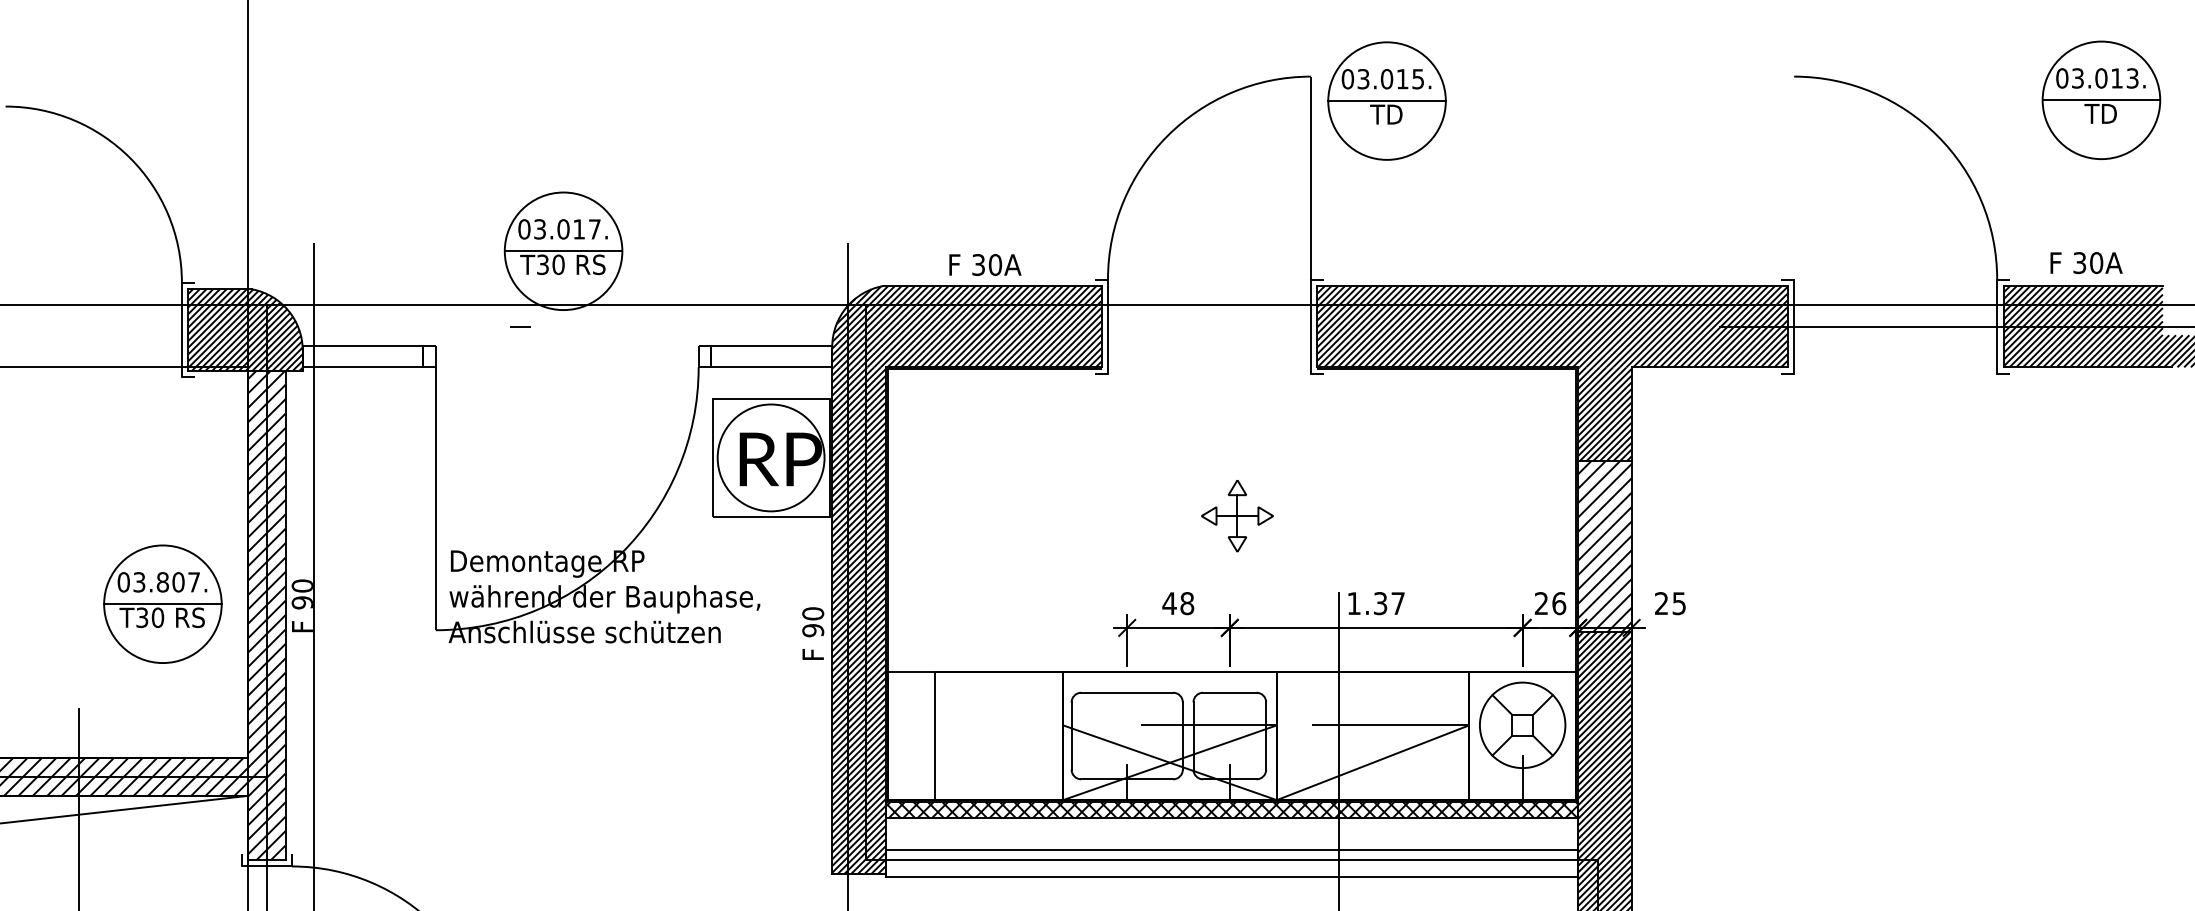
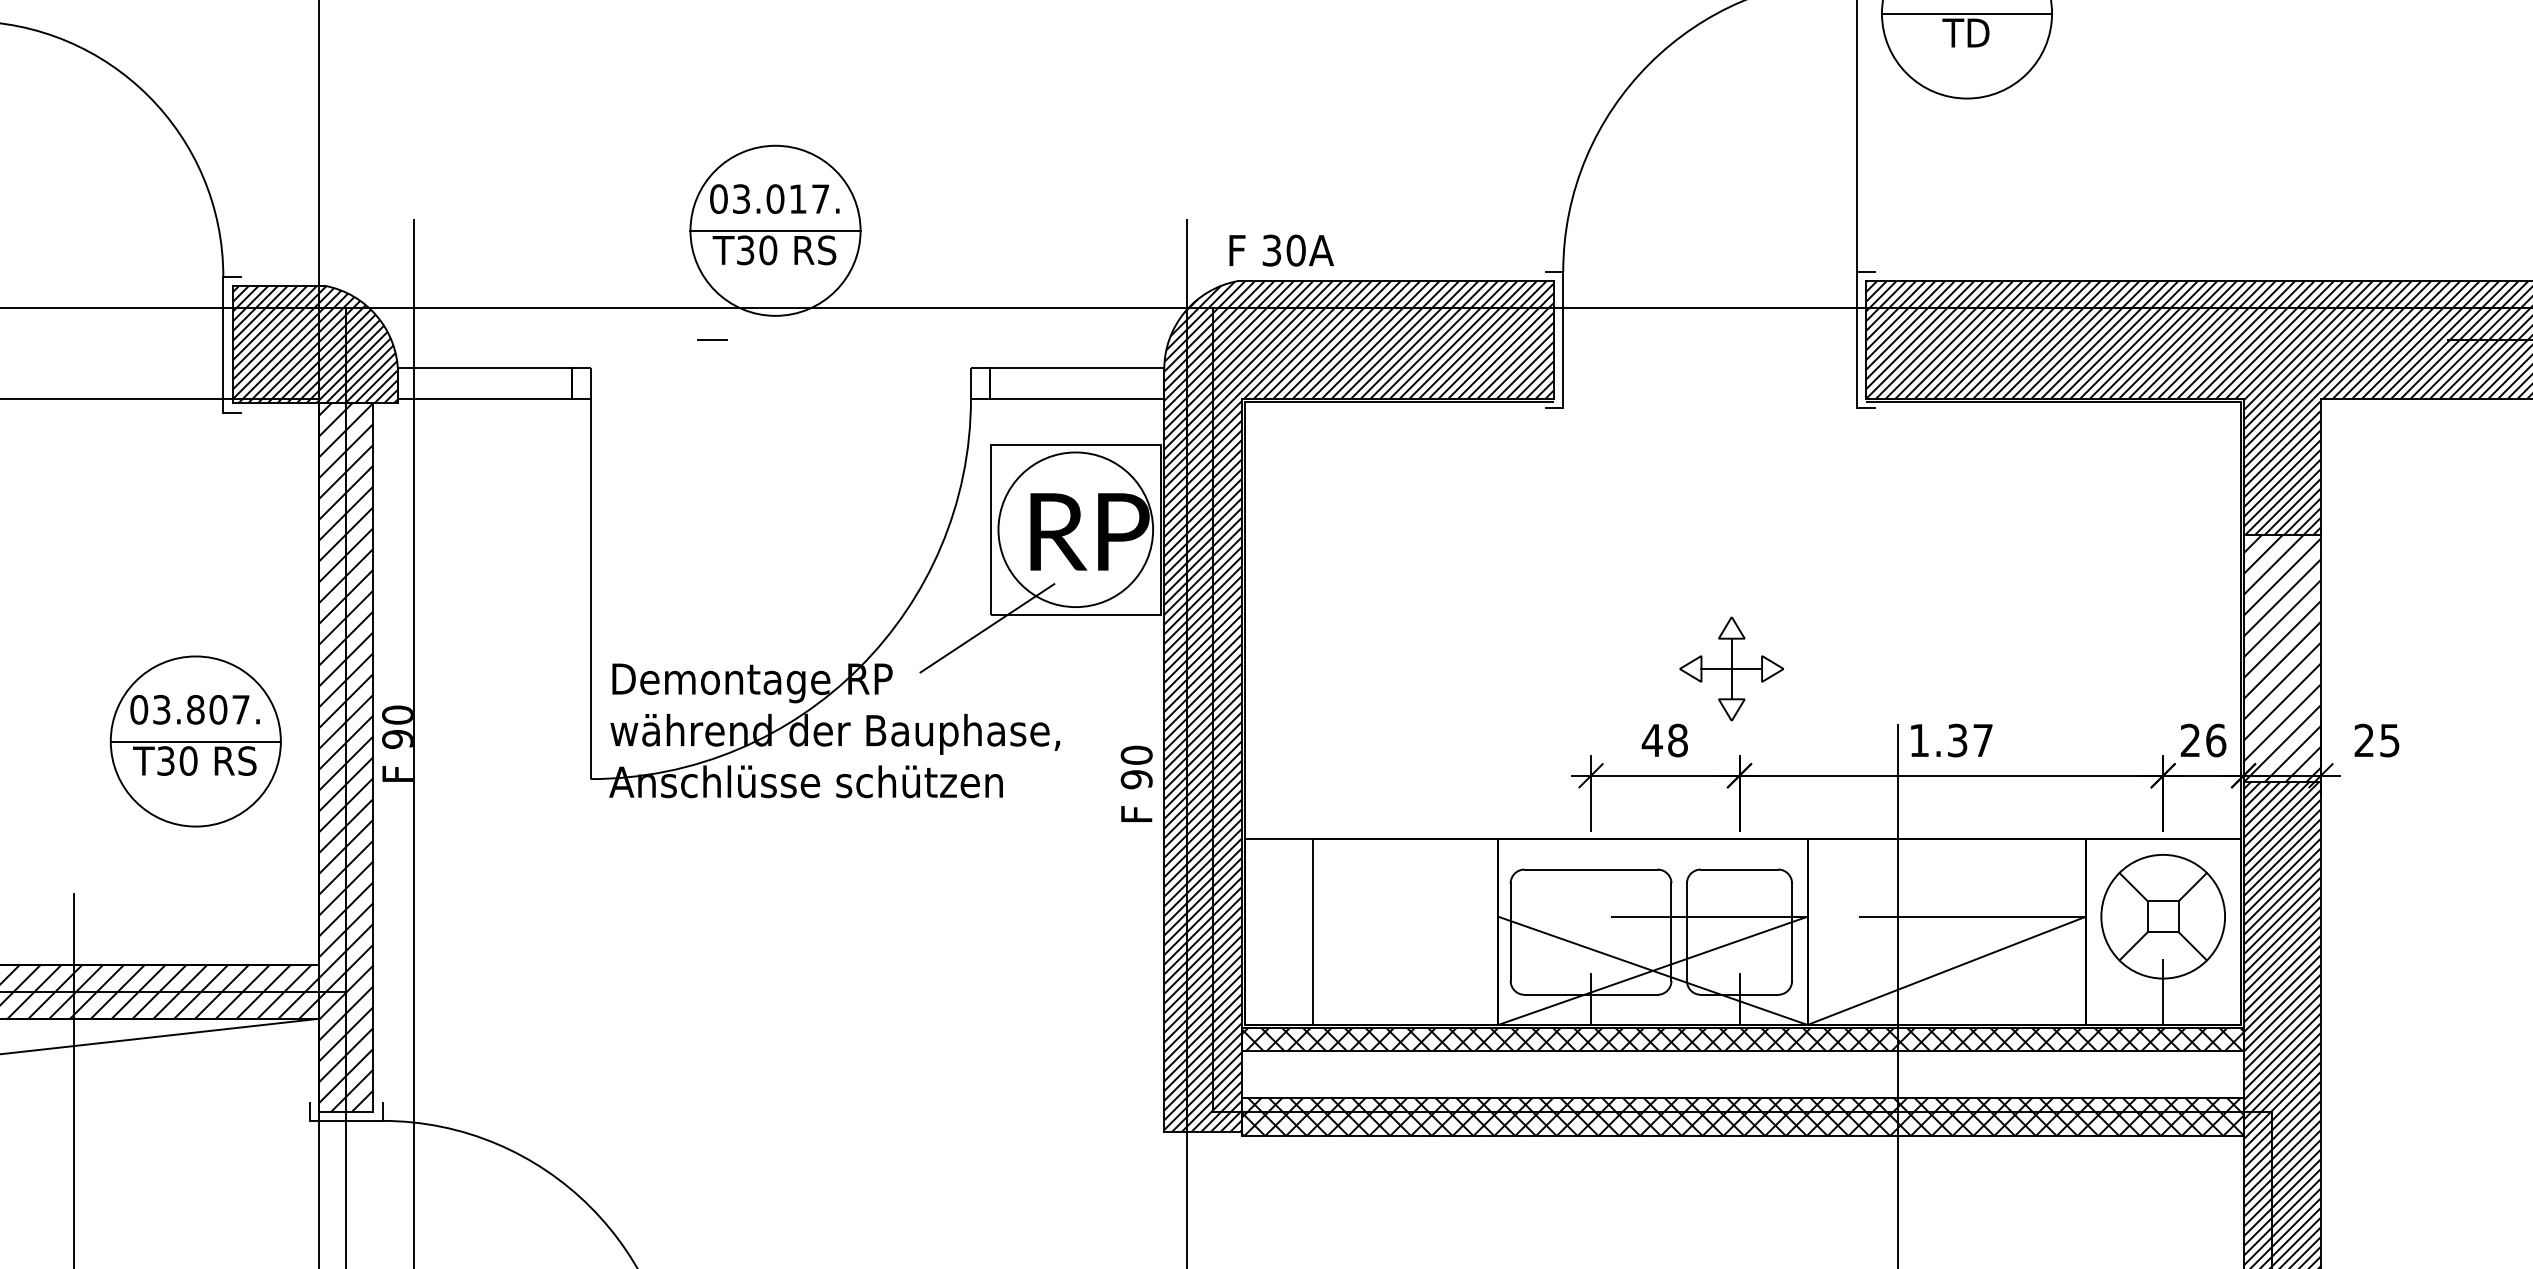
text: (985, 264) -> (1281, 249), moved
part: (1237, 516) -> (1731, 669), moved
line: (709, 525) -> (986, 627), added
hatch: (1231, 863) -> (1741, 1116), added

